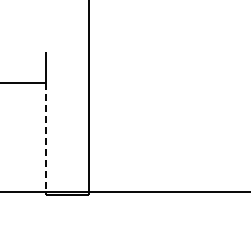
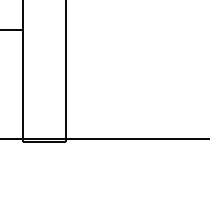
line: (45, 138) -> (22, 85), dashed -> solid

